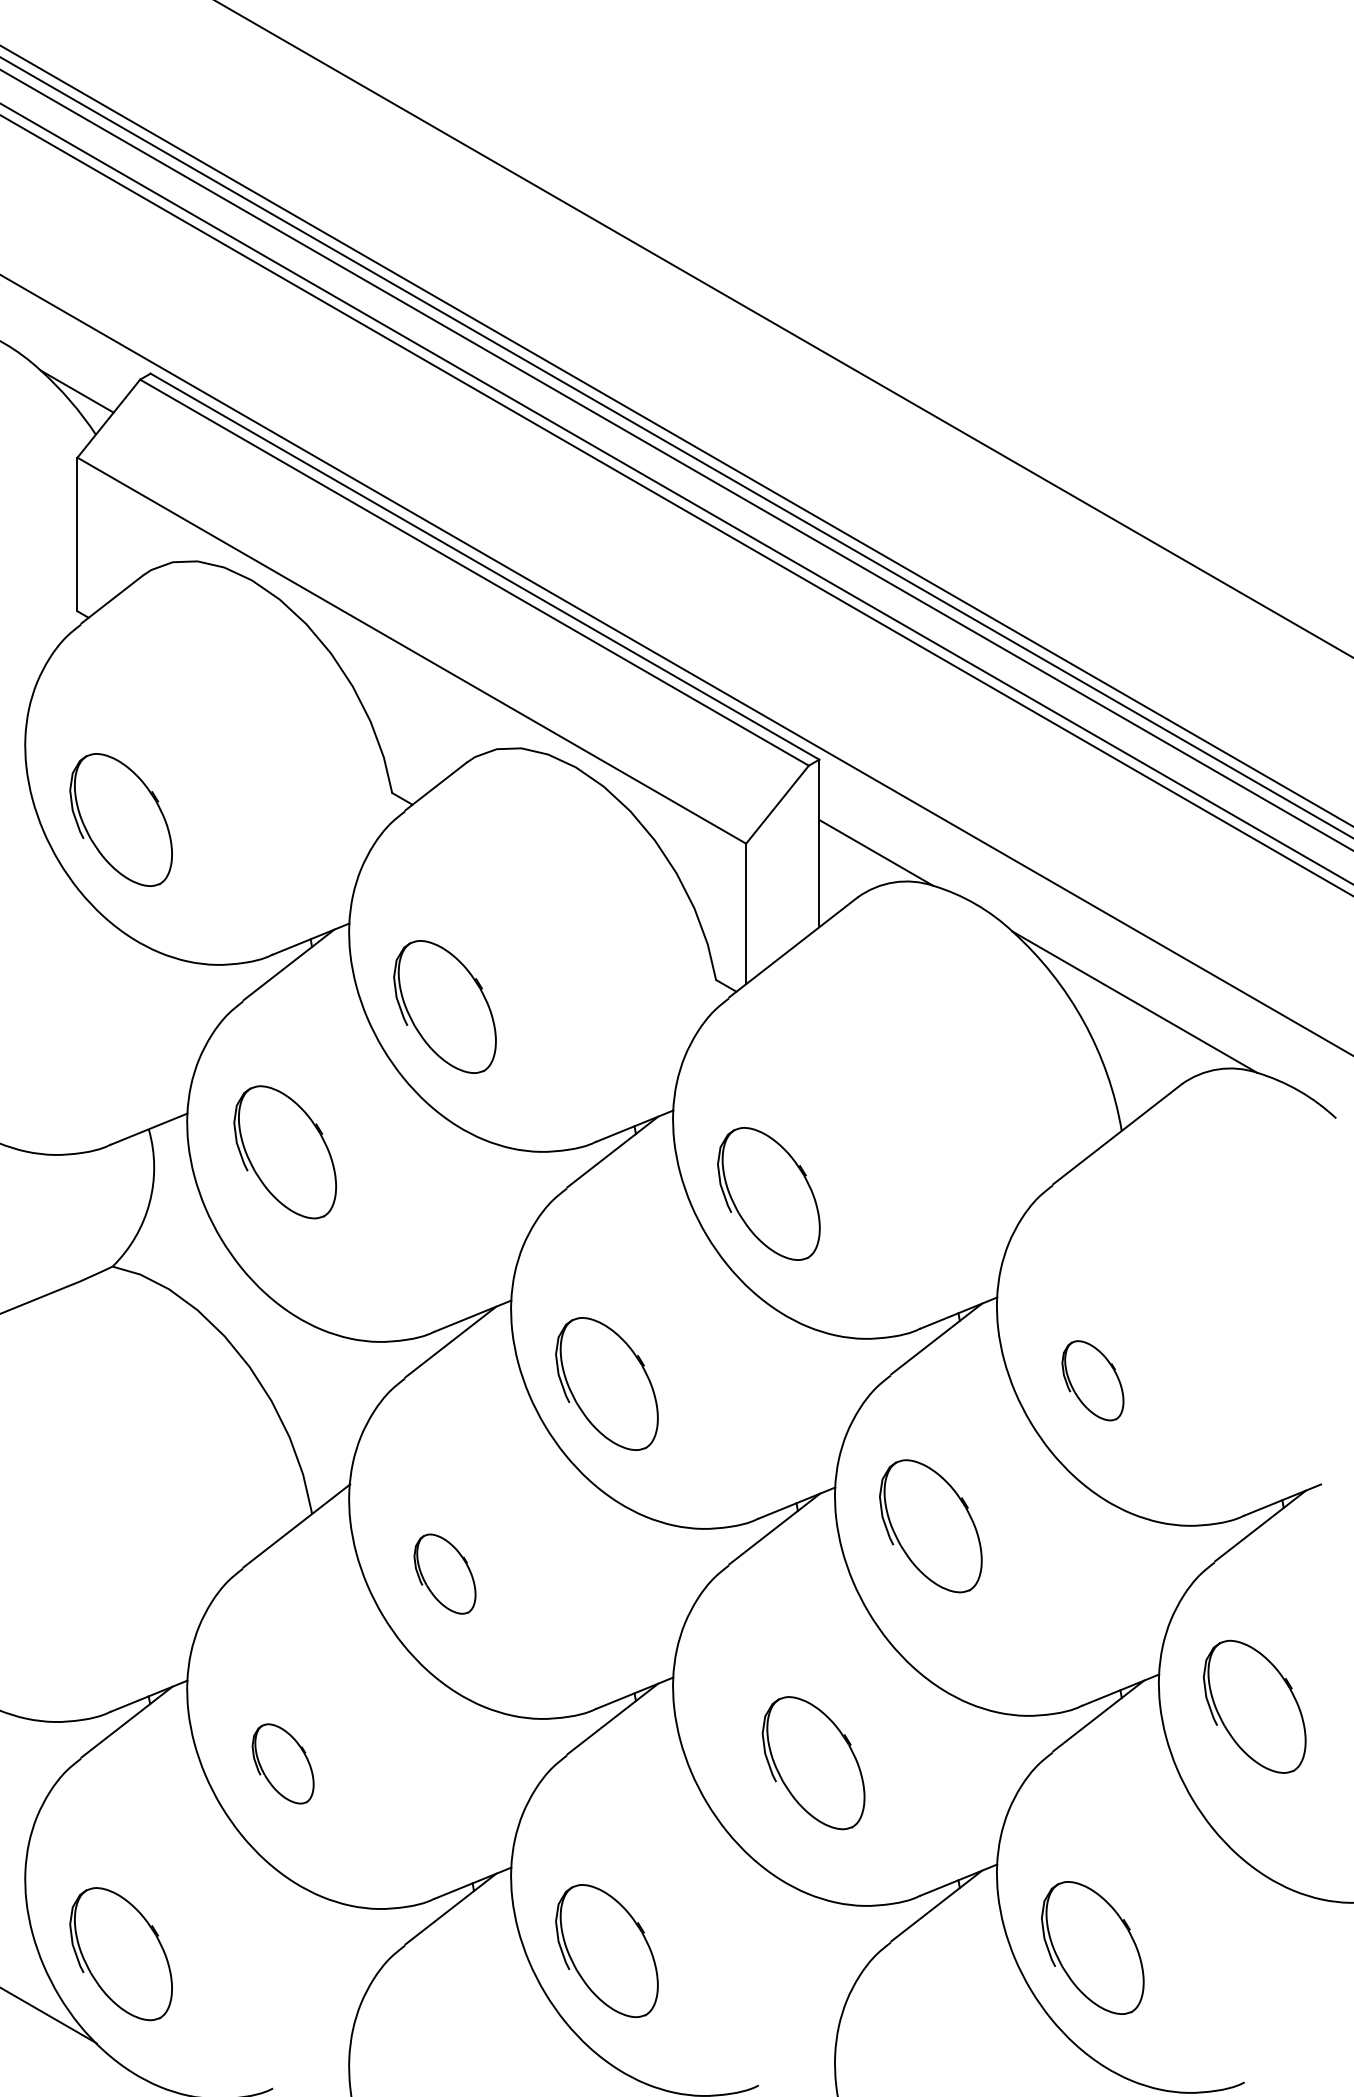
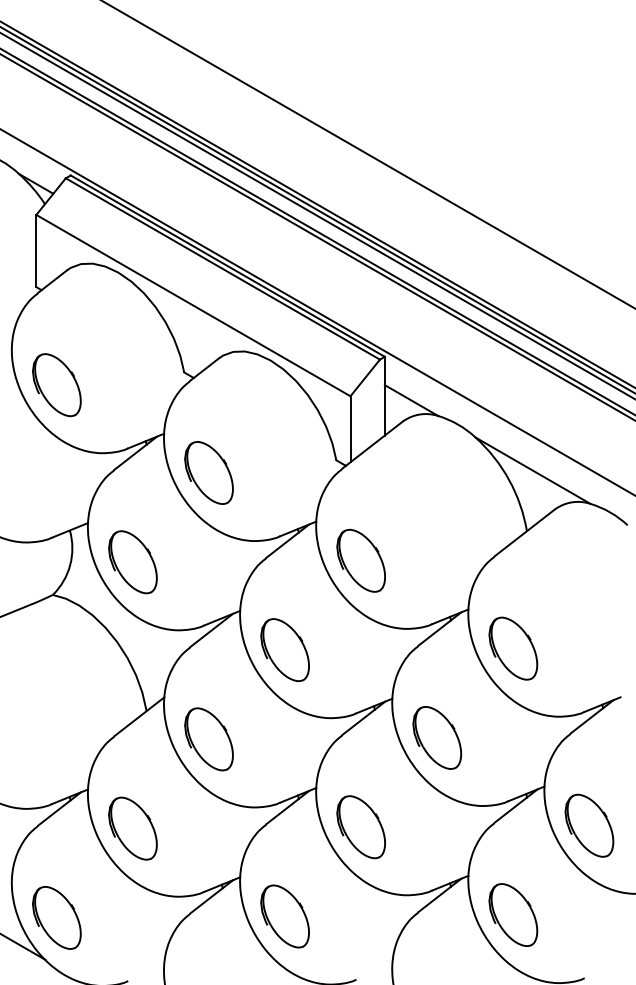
part: (284, 1152) -> (132, 562), moved
part: (1093, 1380) -> (513, 648), size x1.67
part: (931, 1525) -> (437, 737), moved
part: (443, 1574) -> (208, 739), size x1.67
part: (1254, 1706) -> (589, 825), moved
part: (282, 1763) -> (132, 828), size x1.67
part: (812, 1763) -> (360, 827), moved

